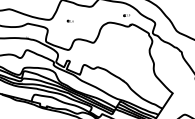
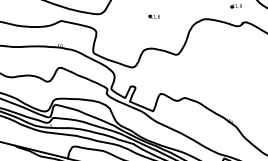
part: (69, 20) -> (152, 15), moved

